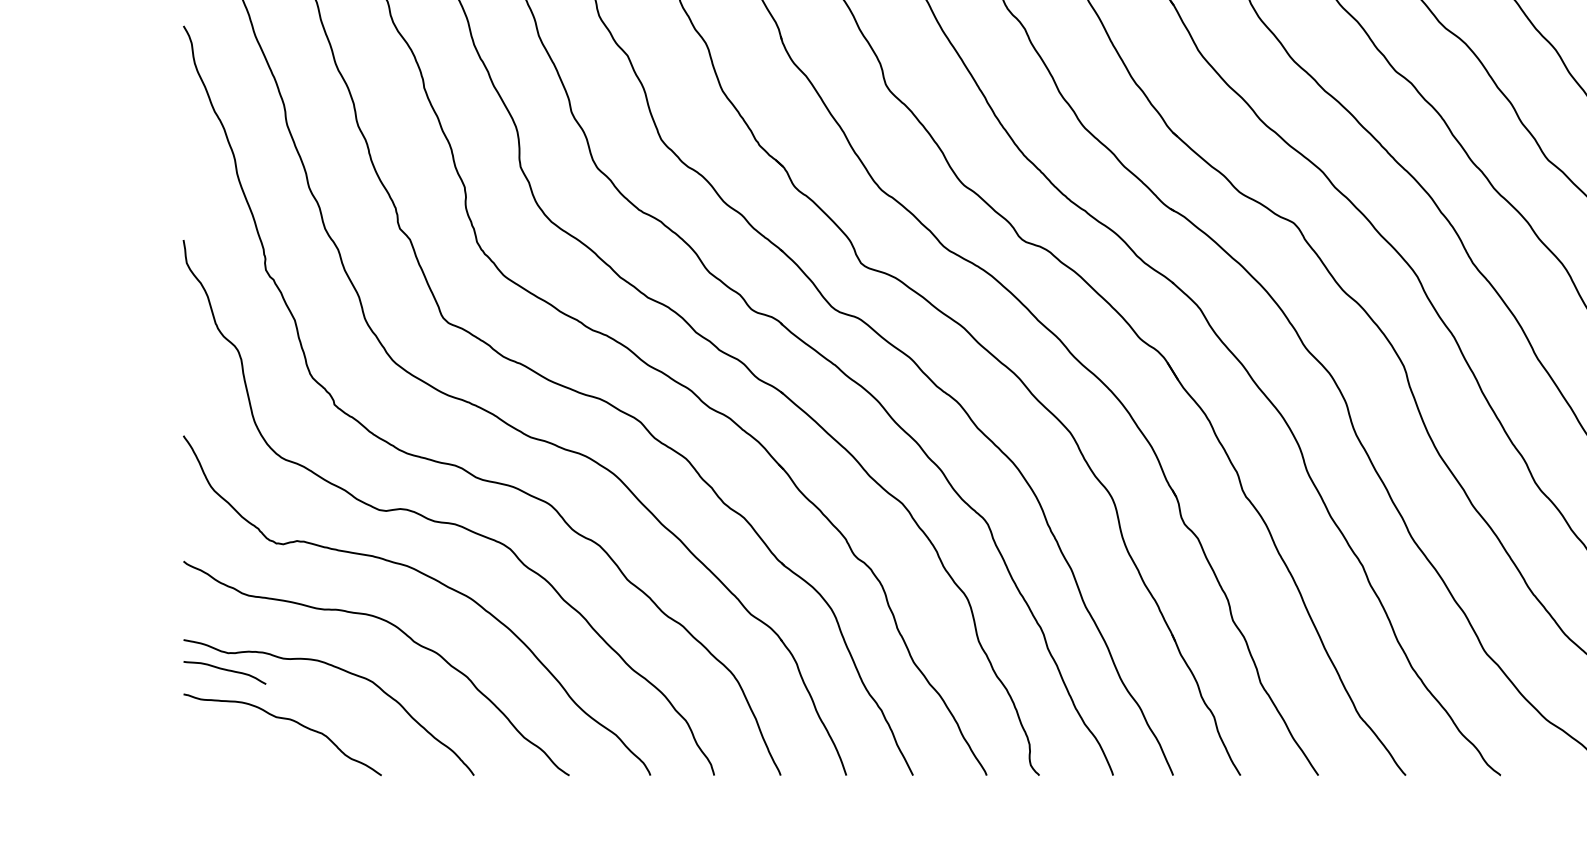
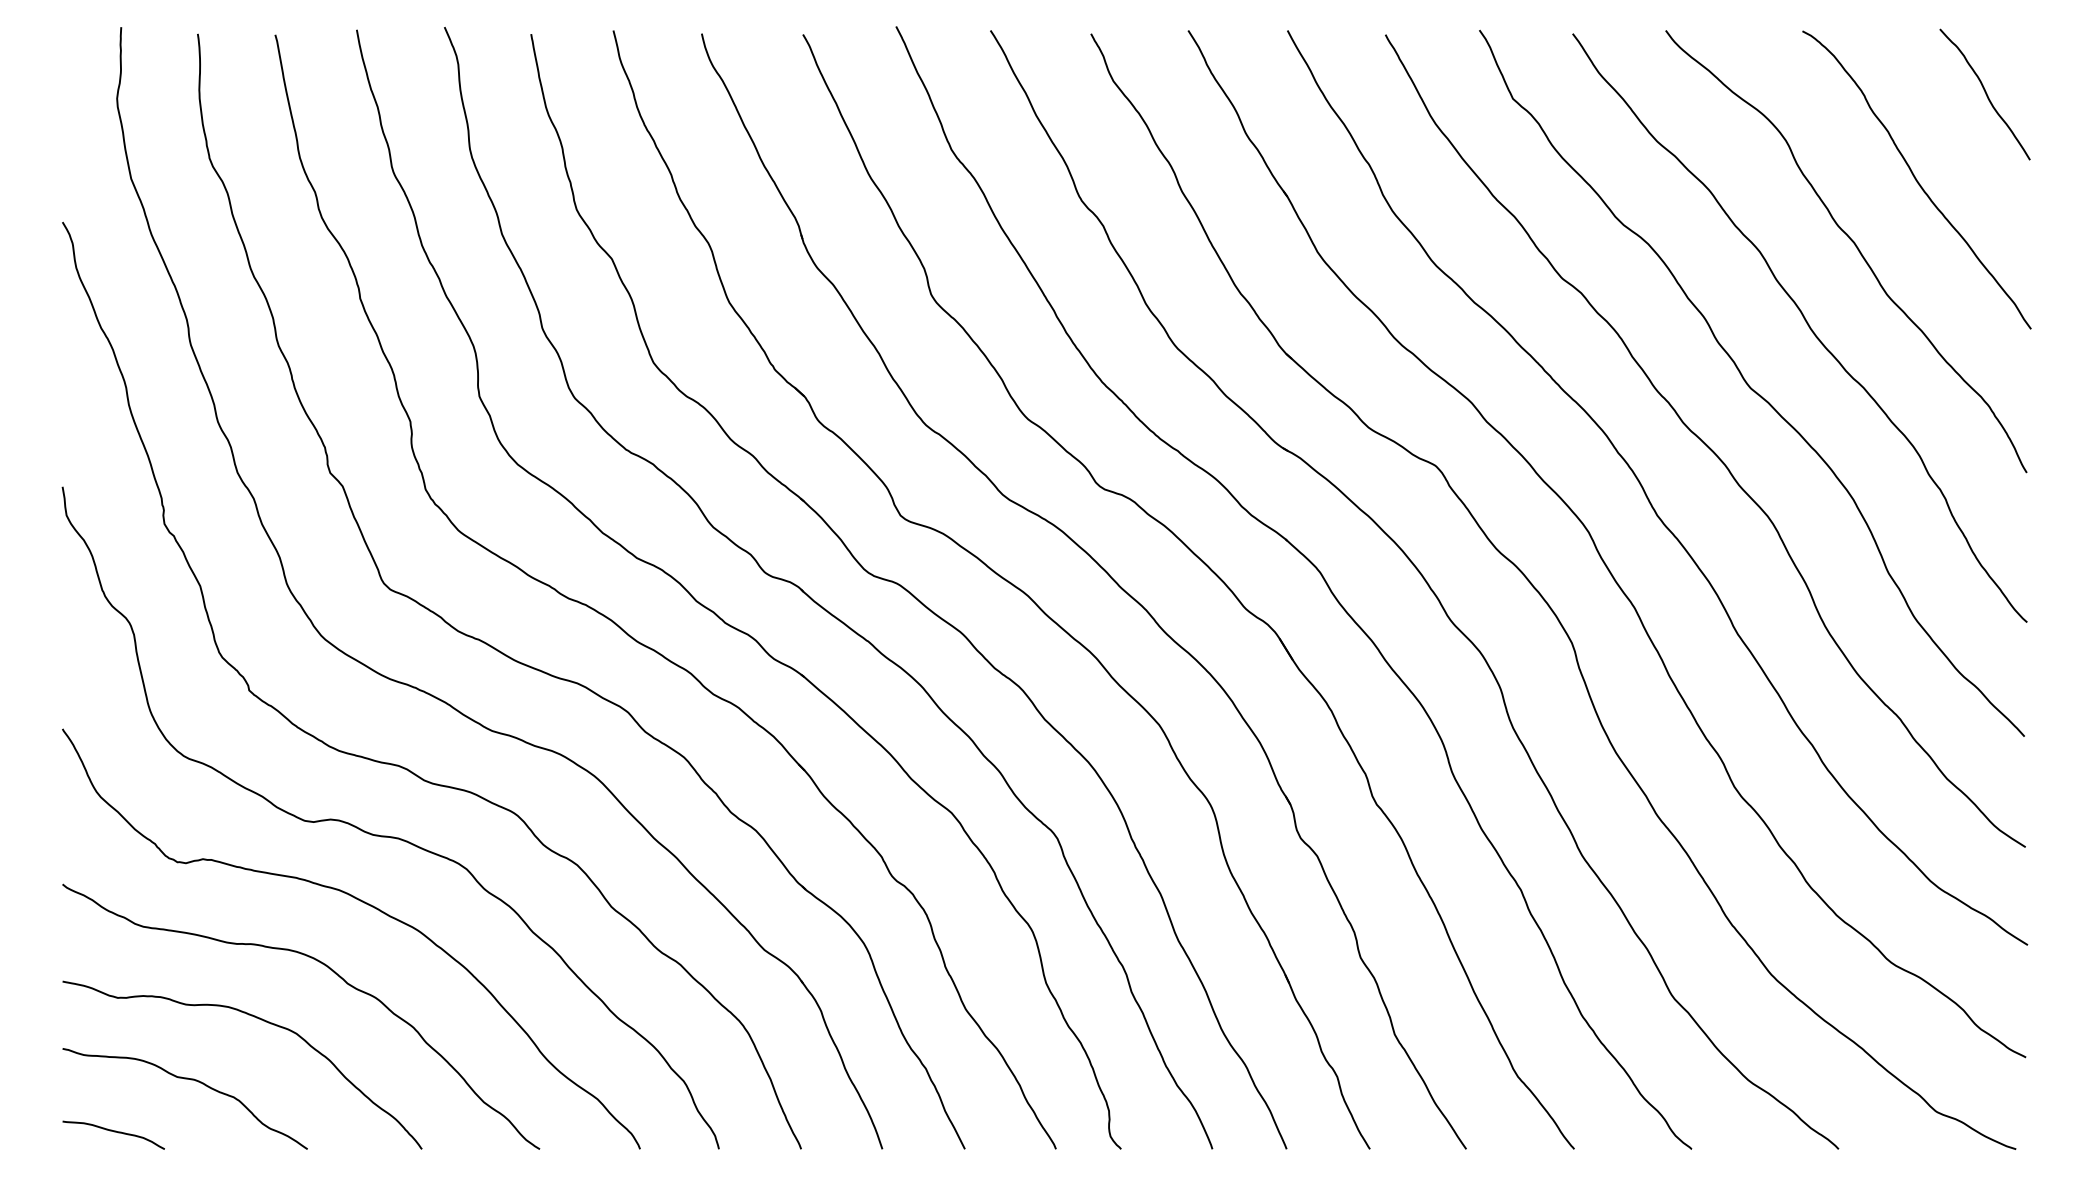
curve: (225, 670) -> (114, 1132), moved

